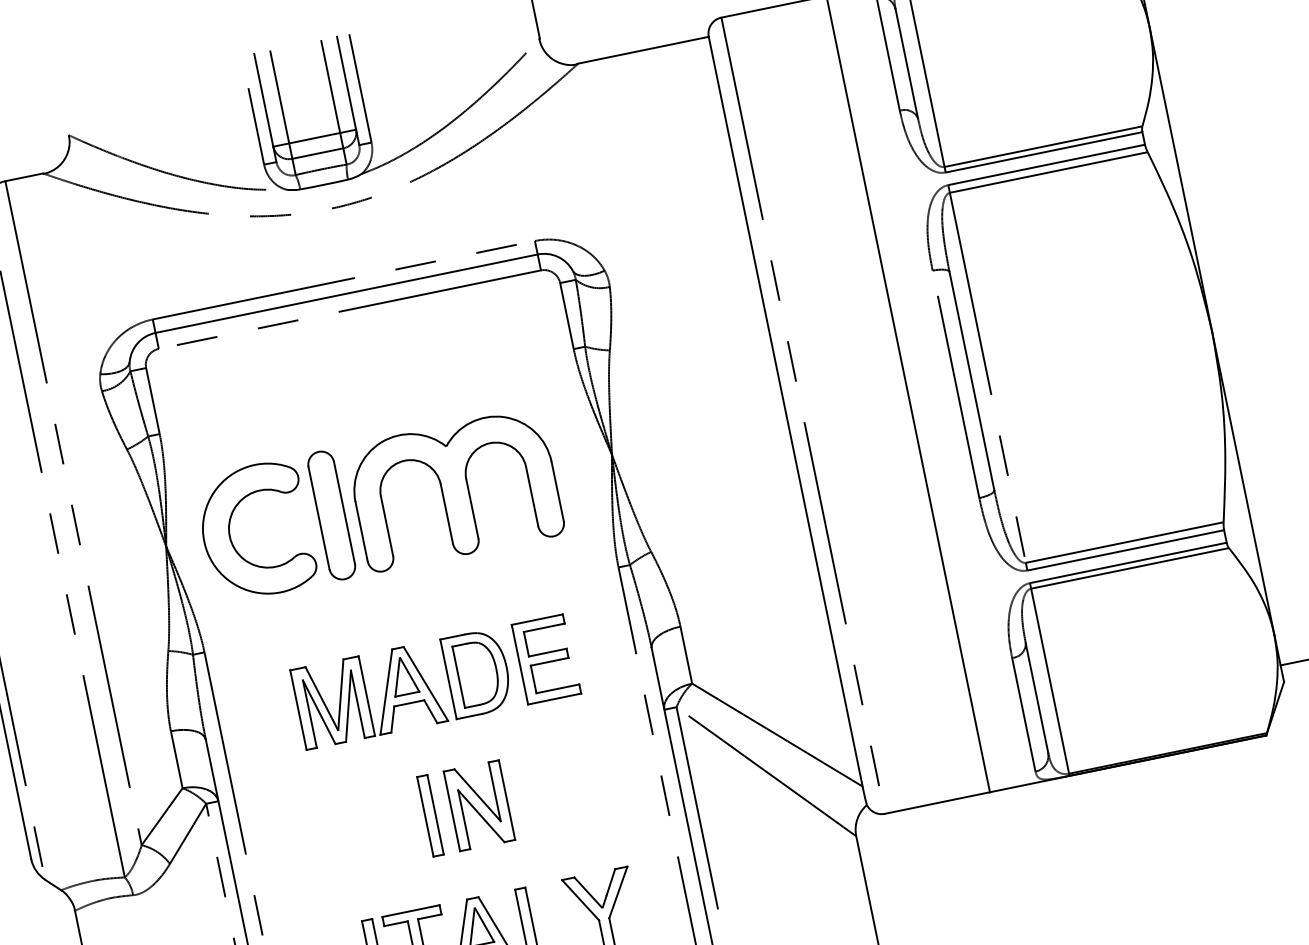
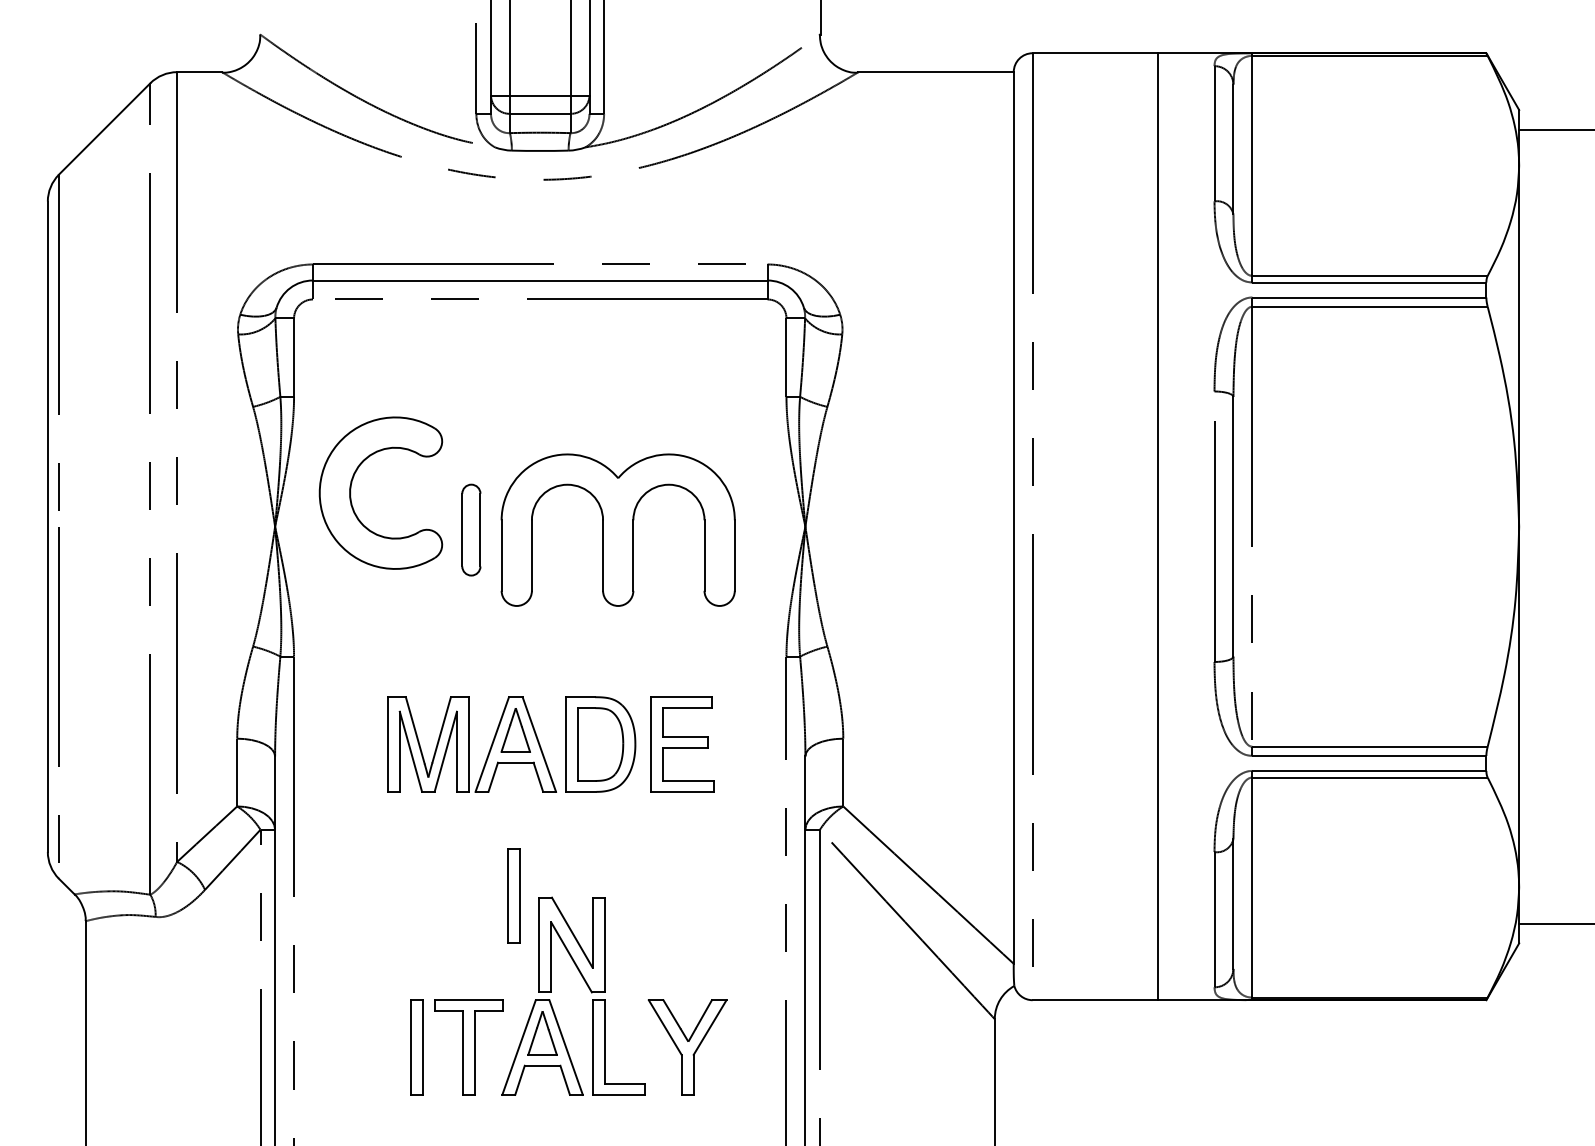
part: (331, 514) -> (471, 529), size x0.6
part: (230, 535) -> (351, 492), moved
part: (479, 805) -> (571, 944), moved

